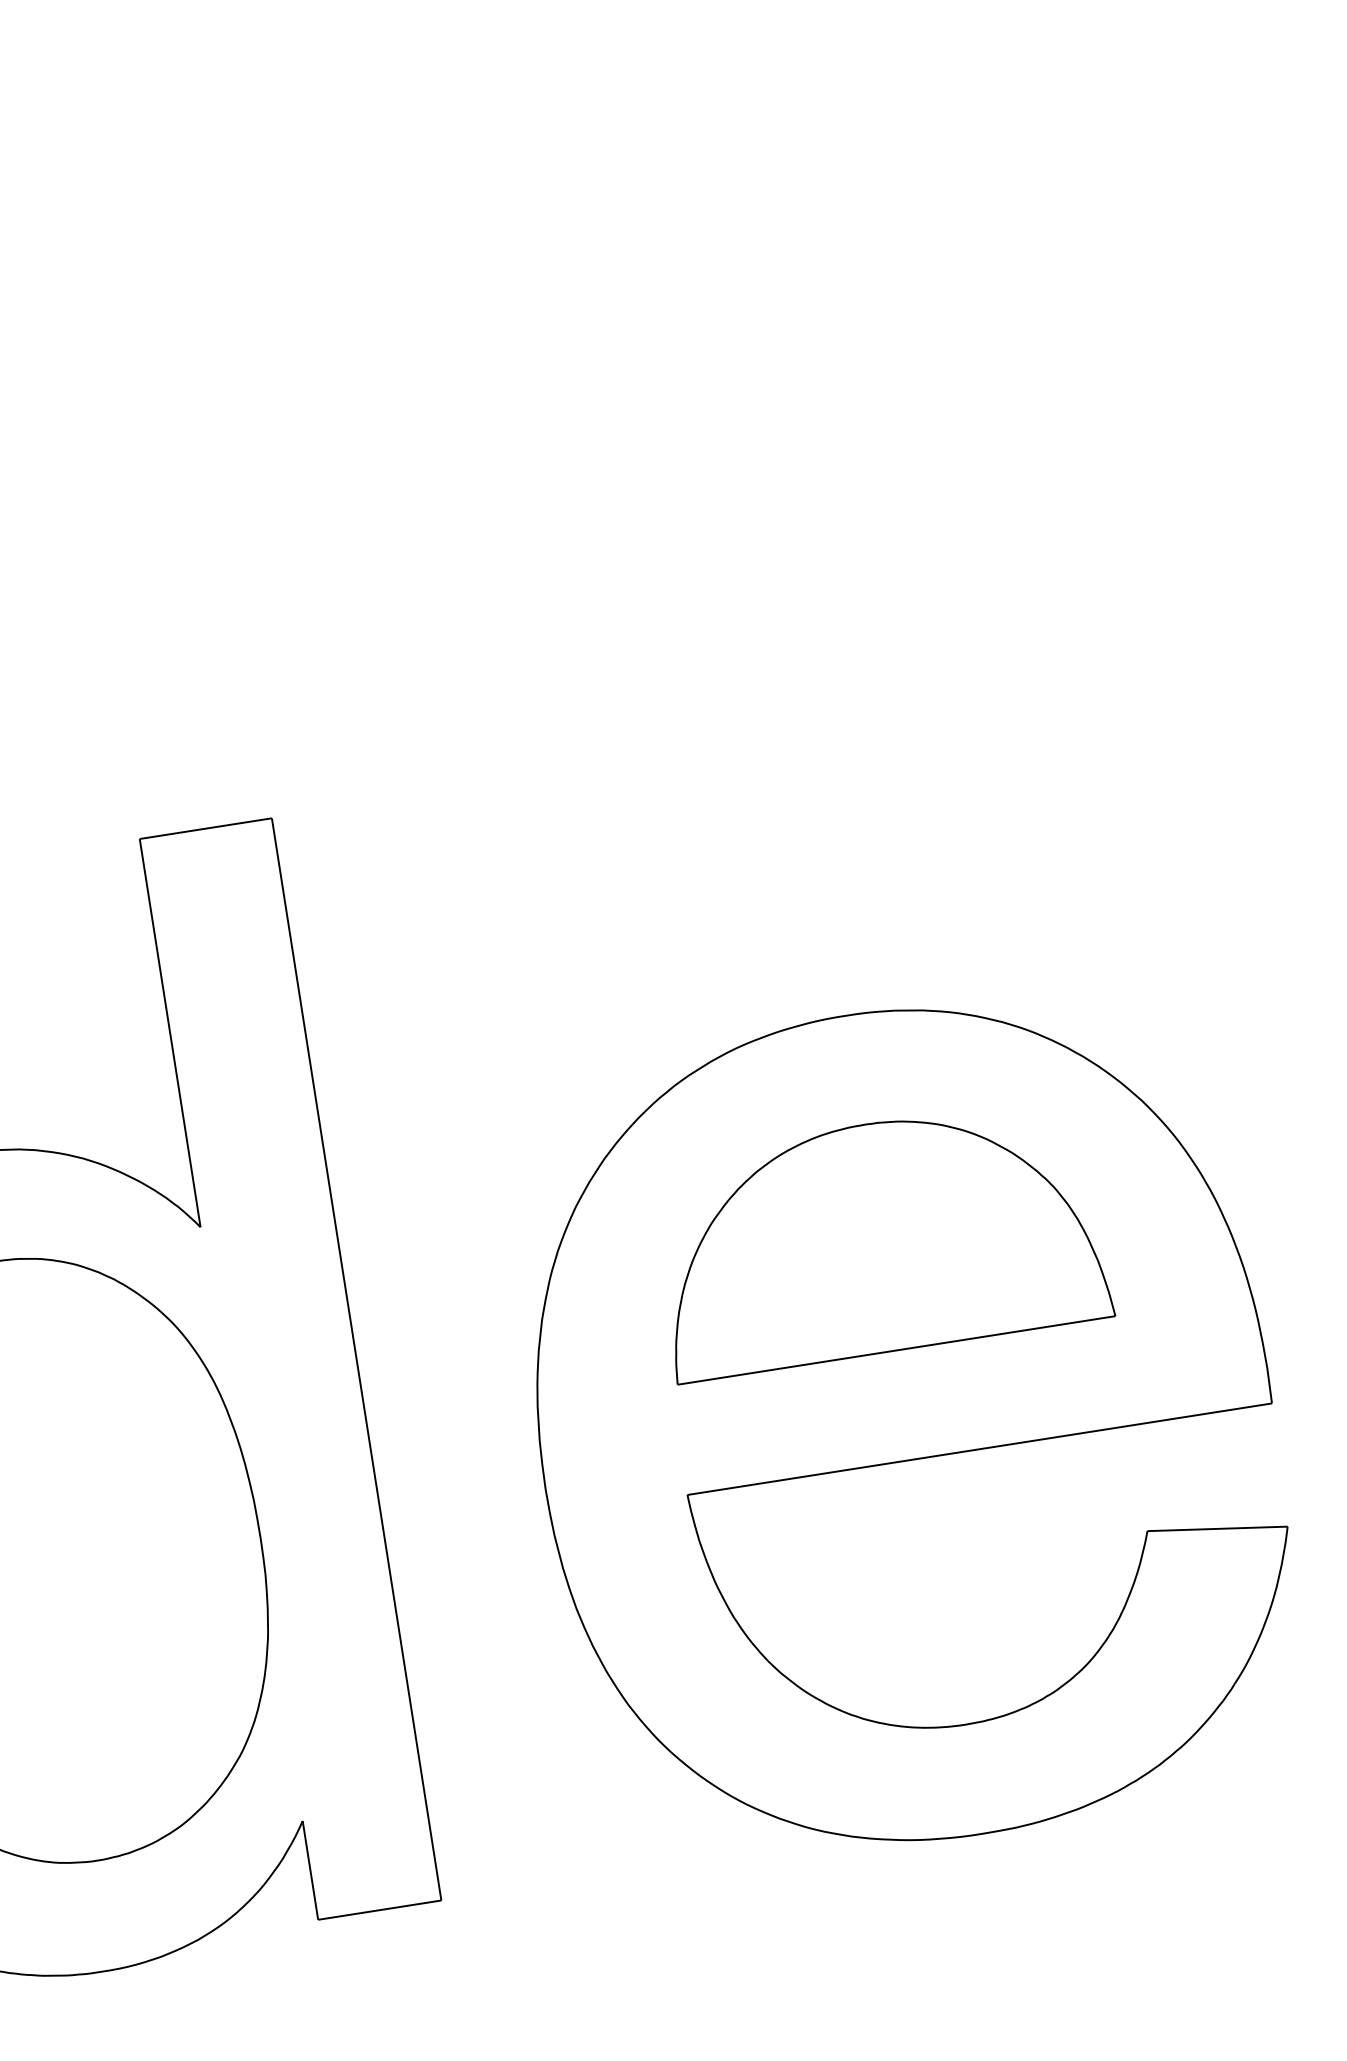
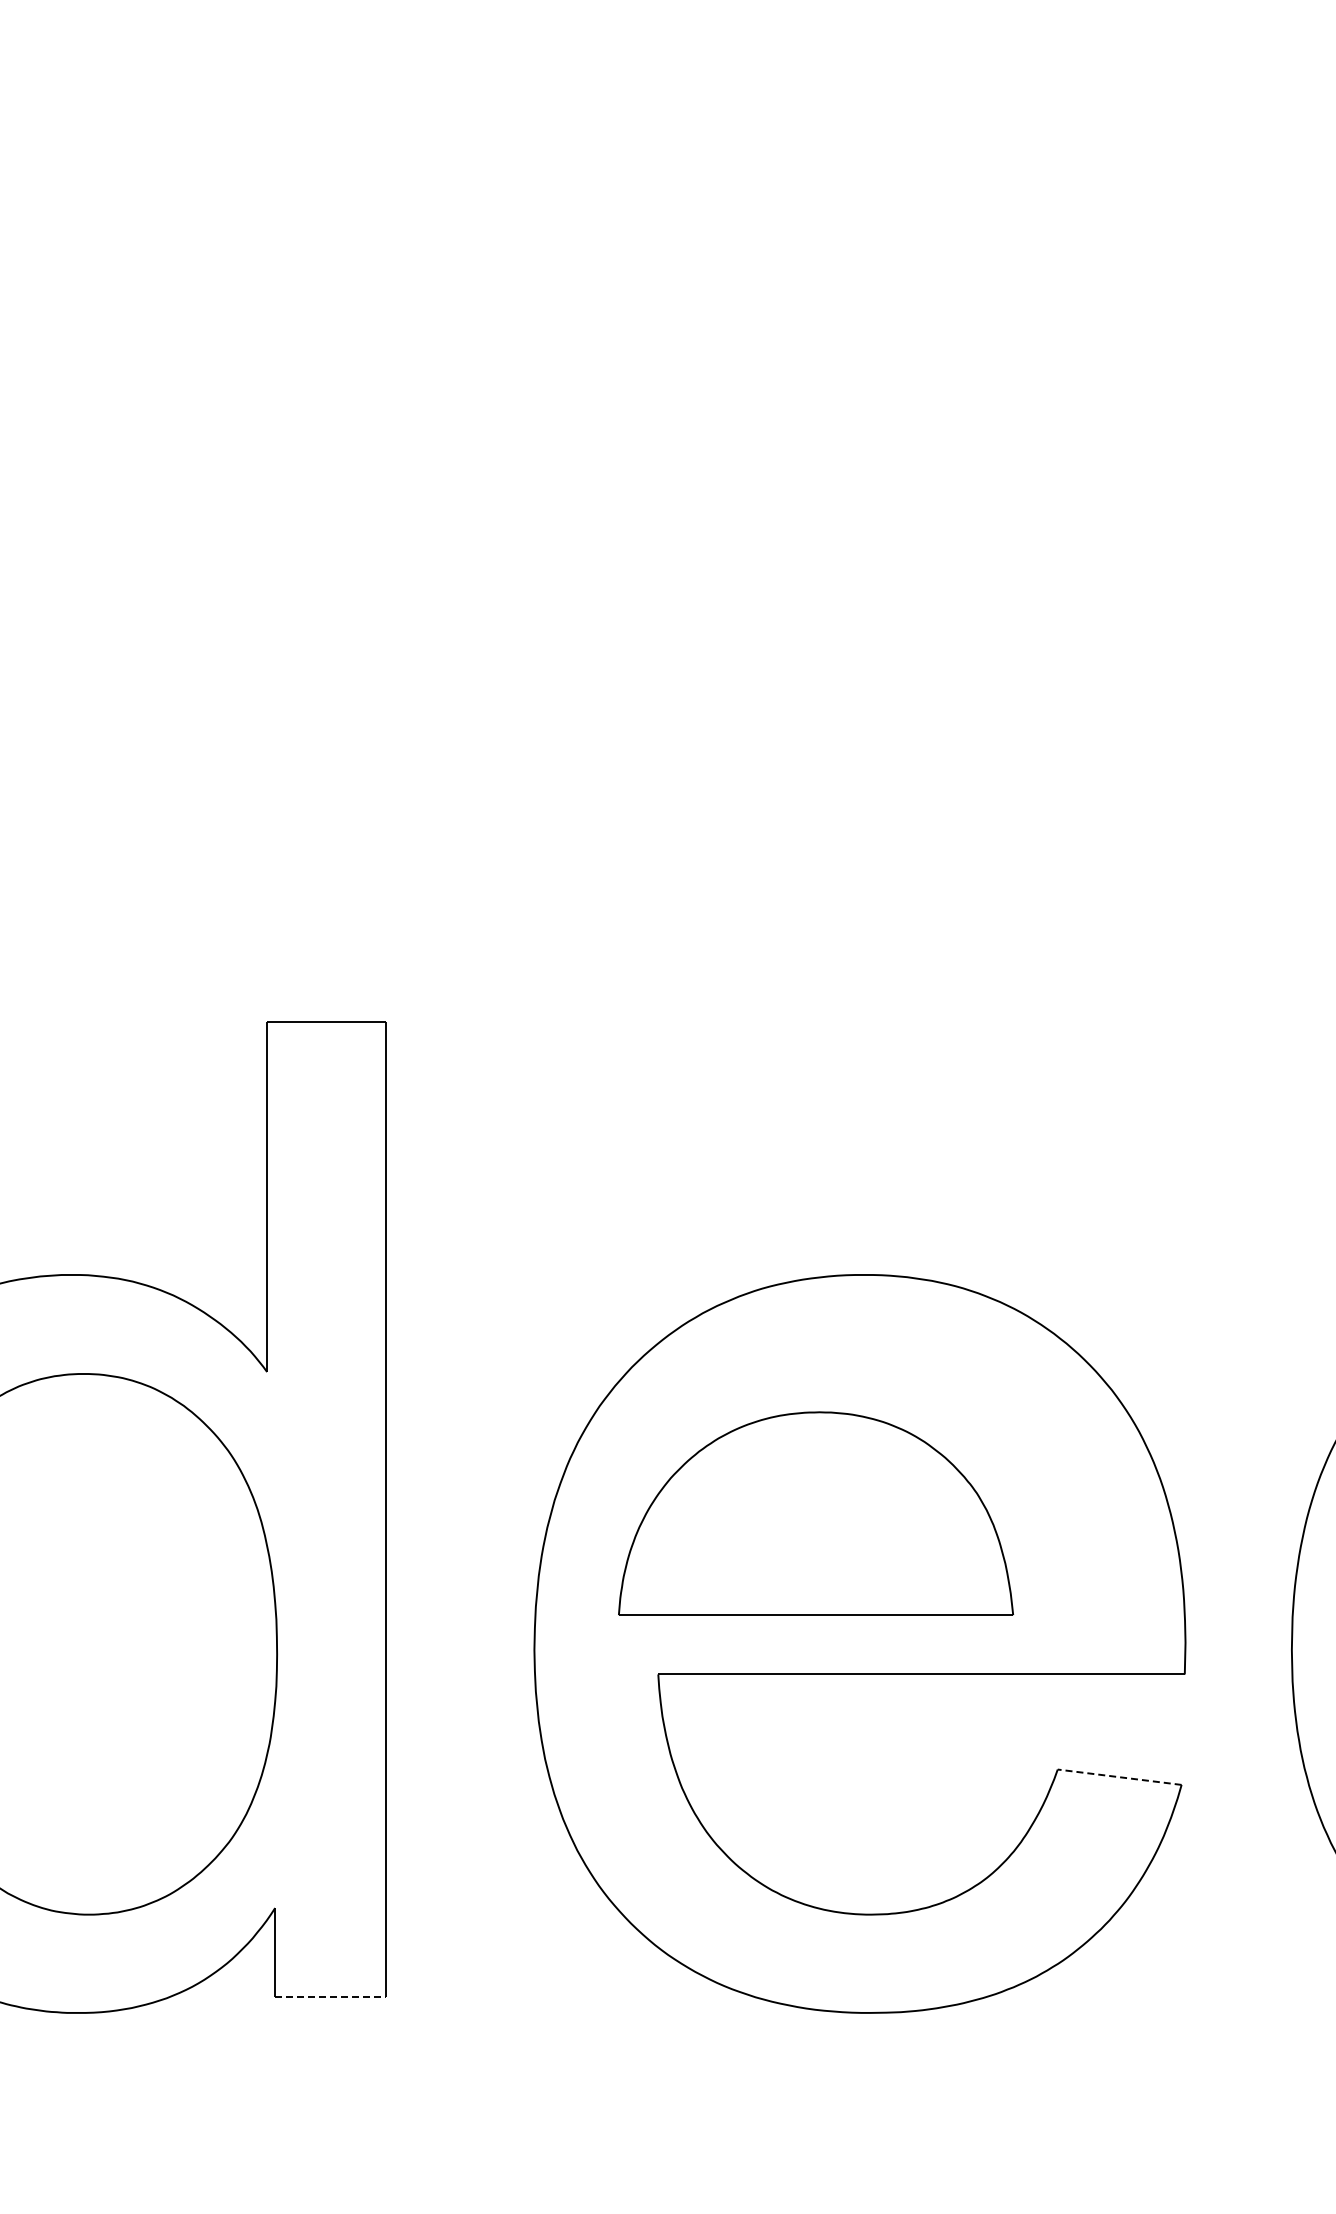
part: (878, 1237) -> (815, 1513), moved
line: (1217, 1529) -> (1119, 1777), solid -> dashed
line: (380, 1910) -> (331, 1997), solid -> dashed

